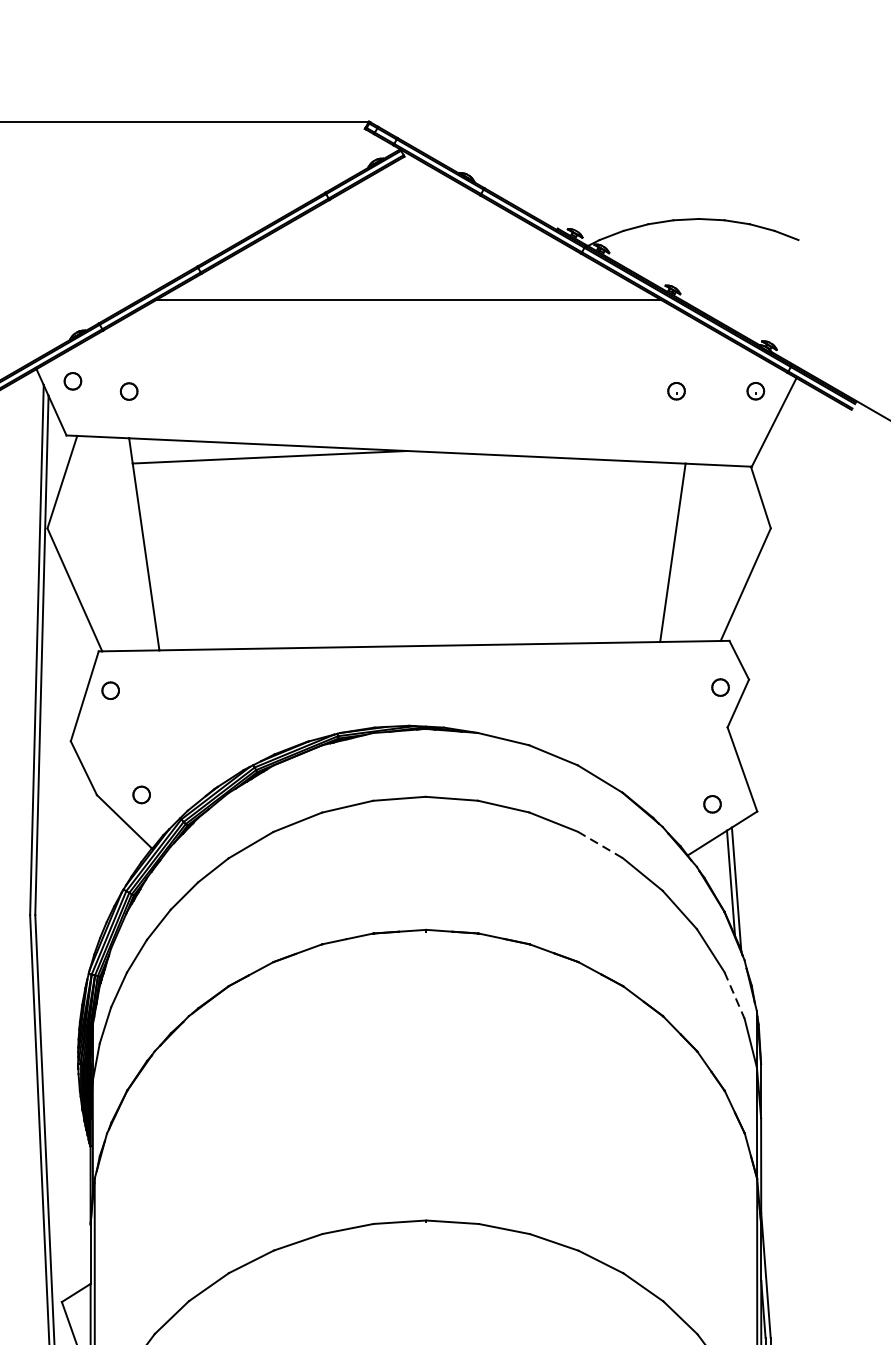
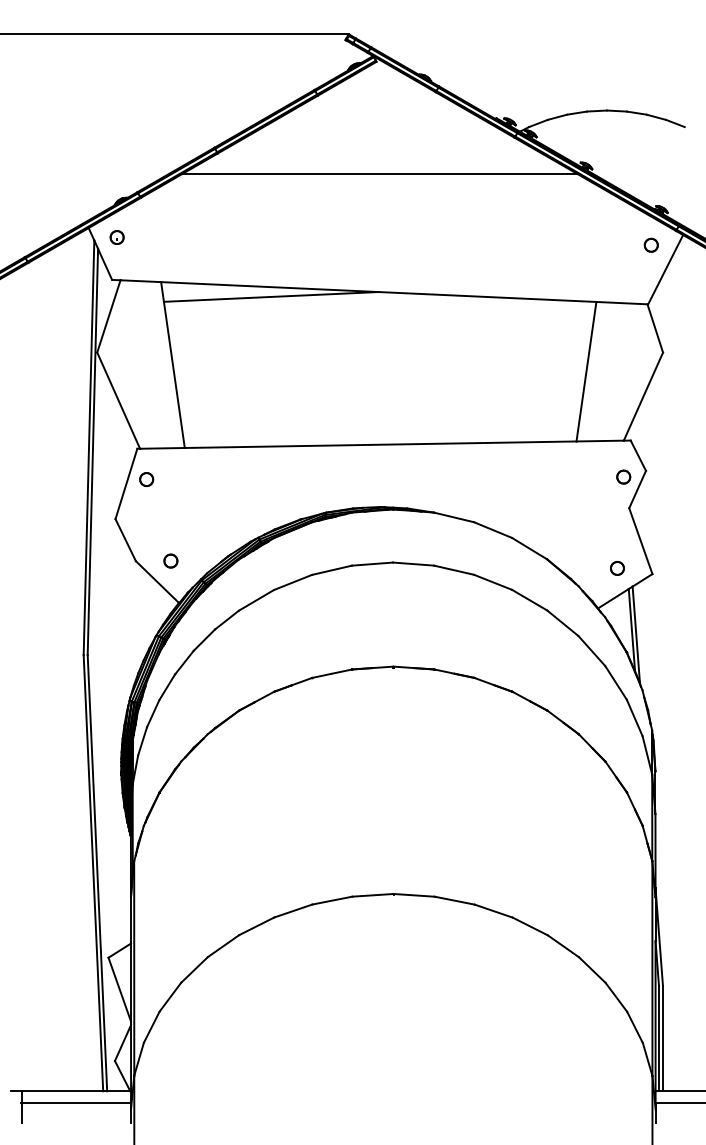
part: (675, 390) -> (588, 244), removed
part: (128, 391) -> (160, 245), removed
line: (601, 845) -> (530, 600), dashed -> solid
line: (734, 994) -> (634, 717), dashed -> solid

